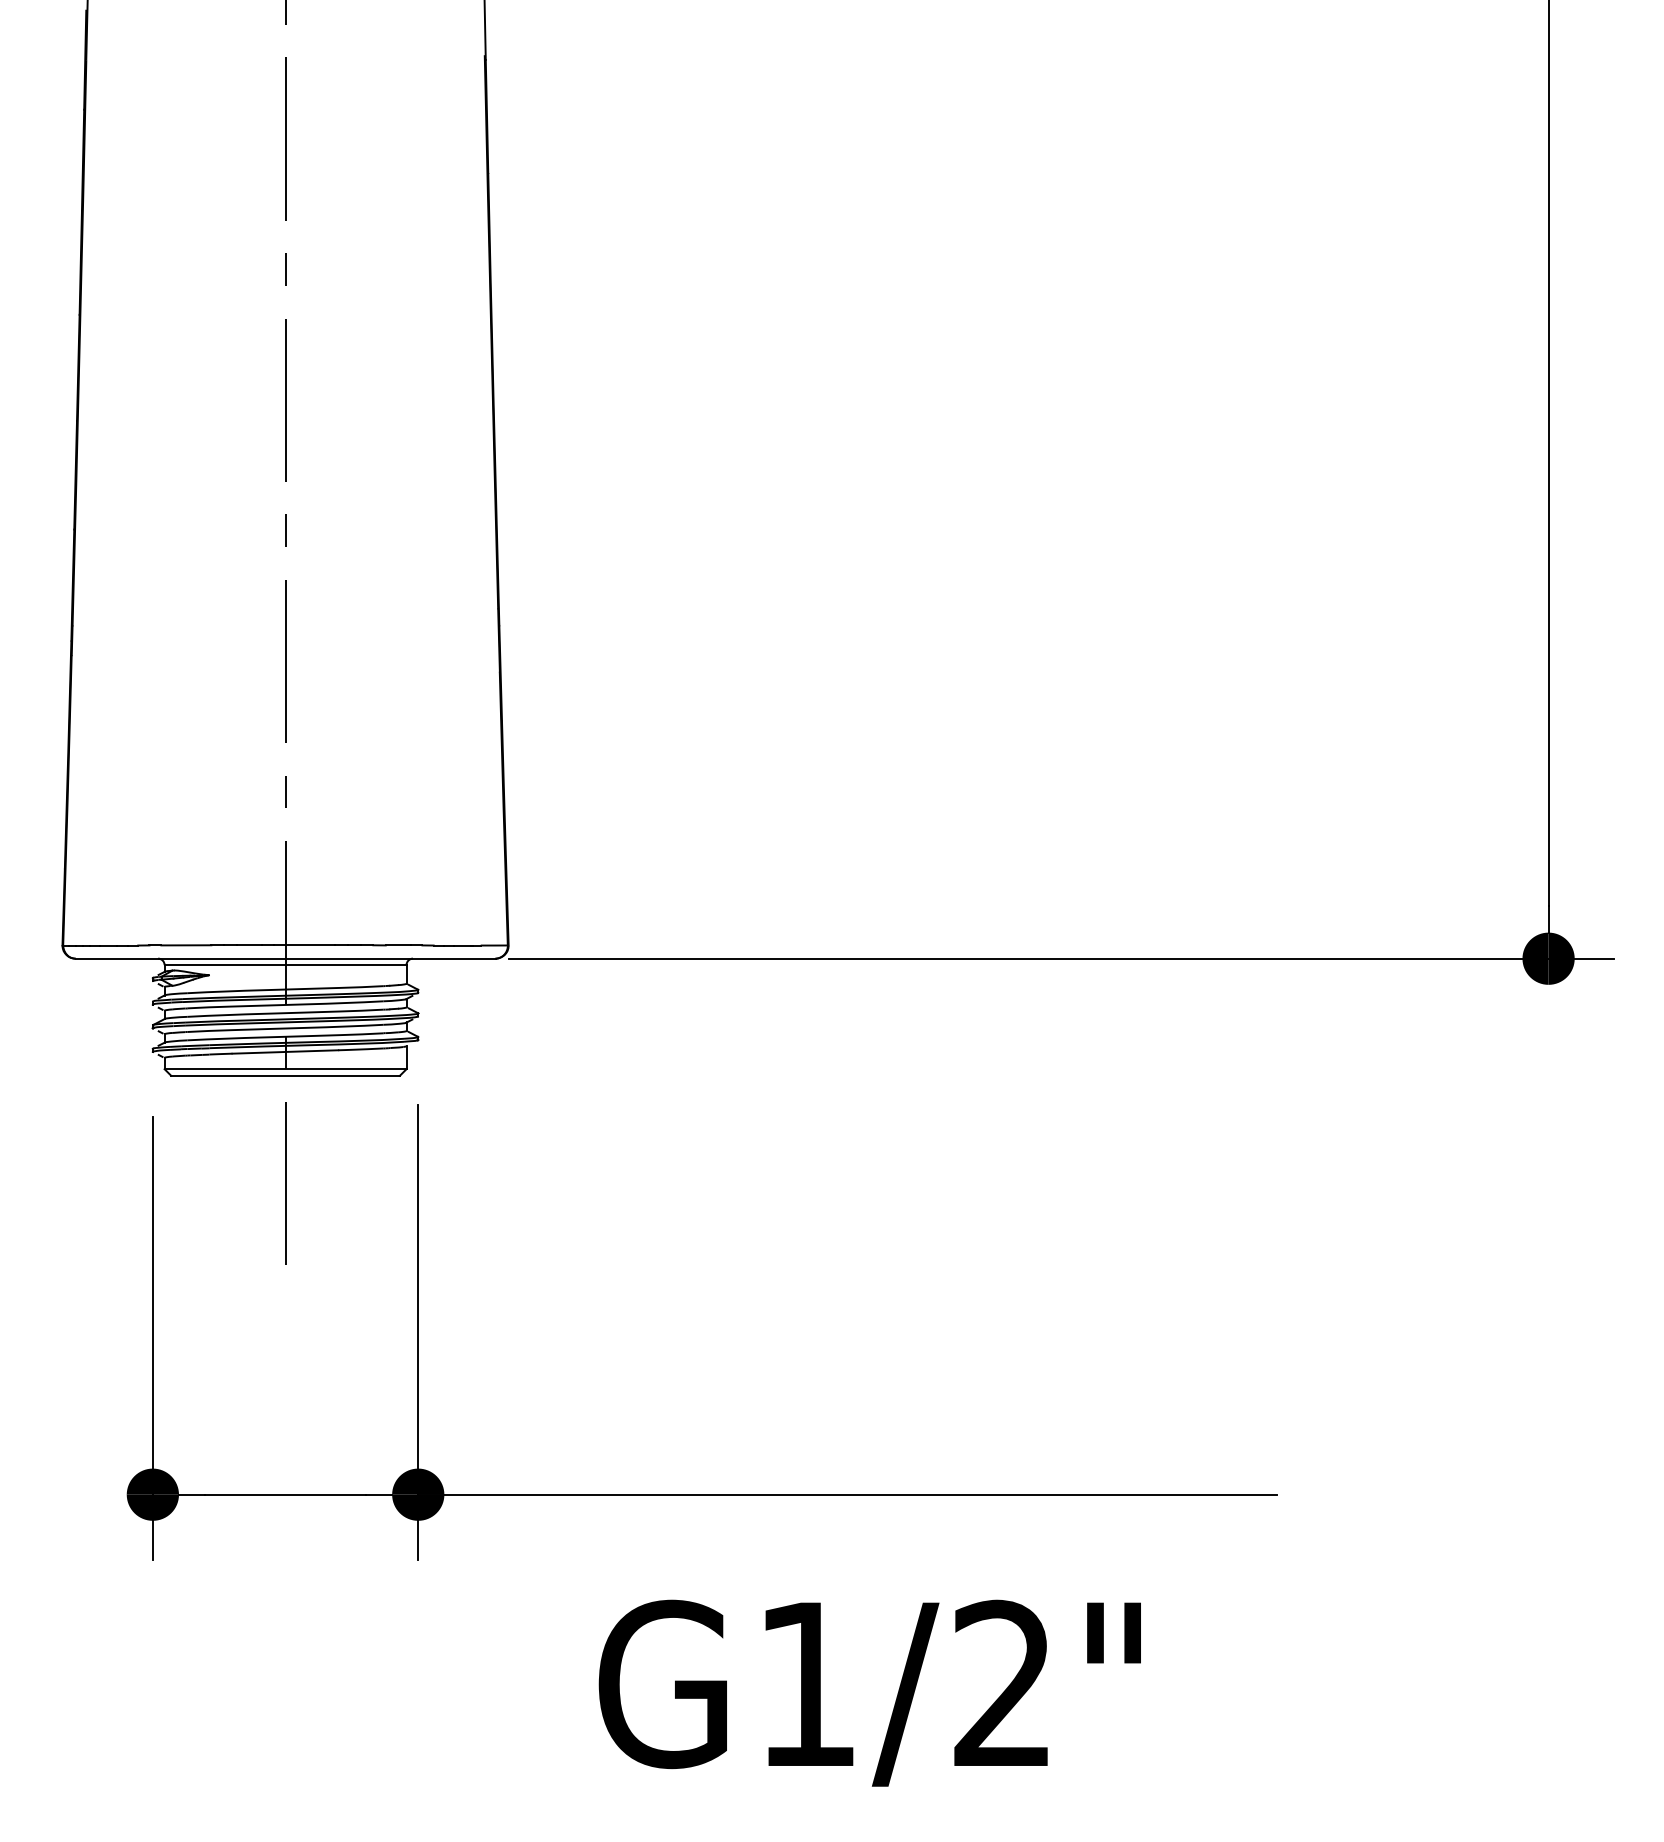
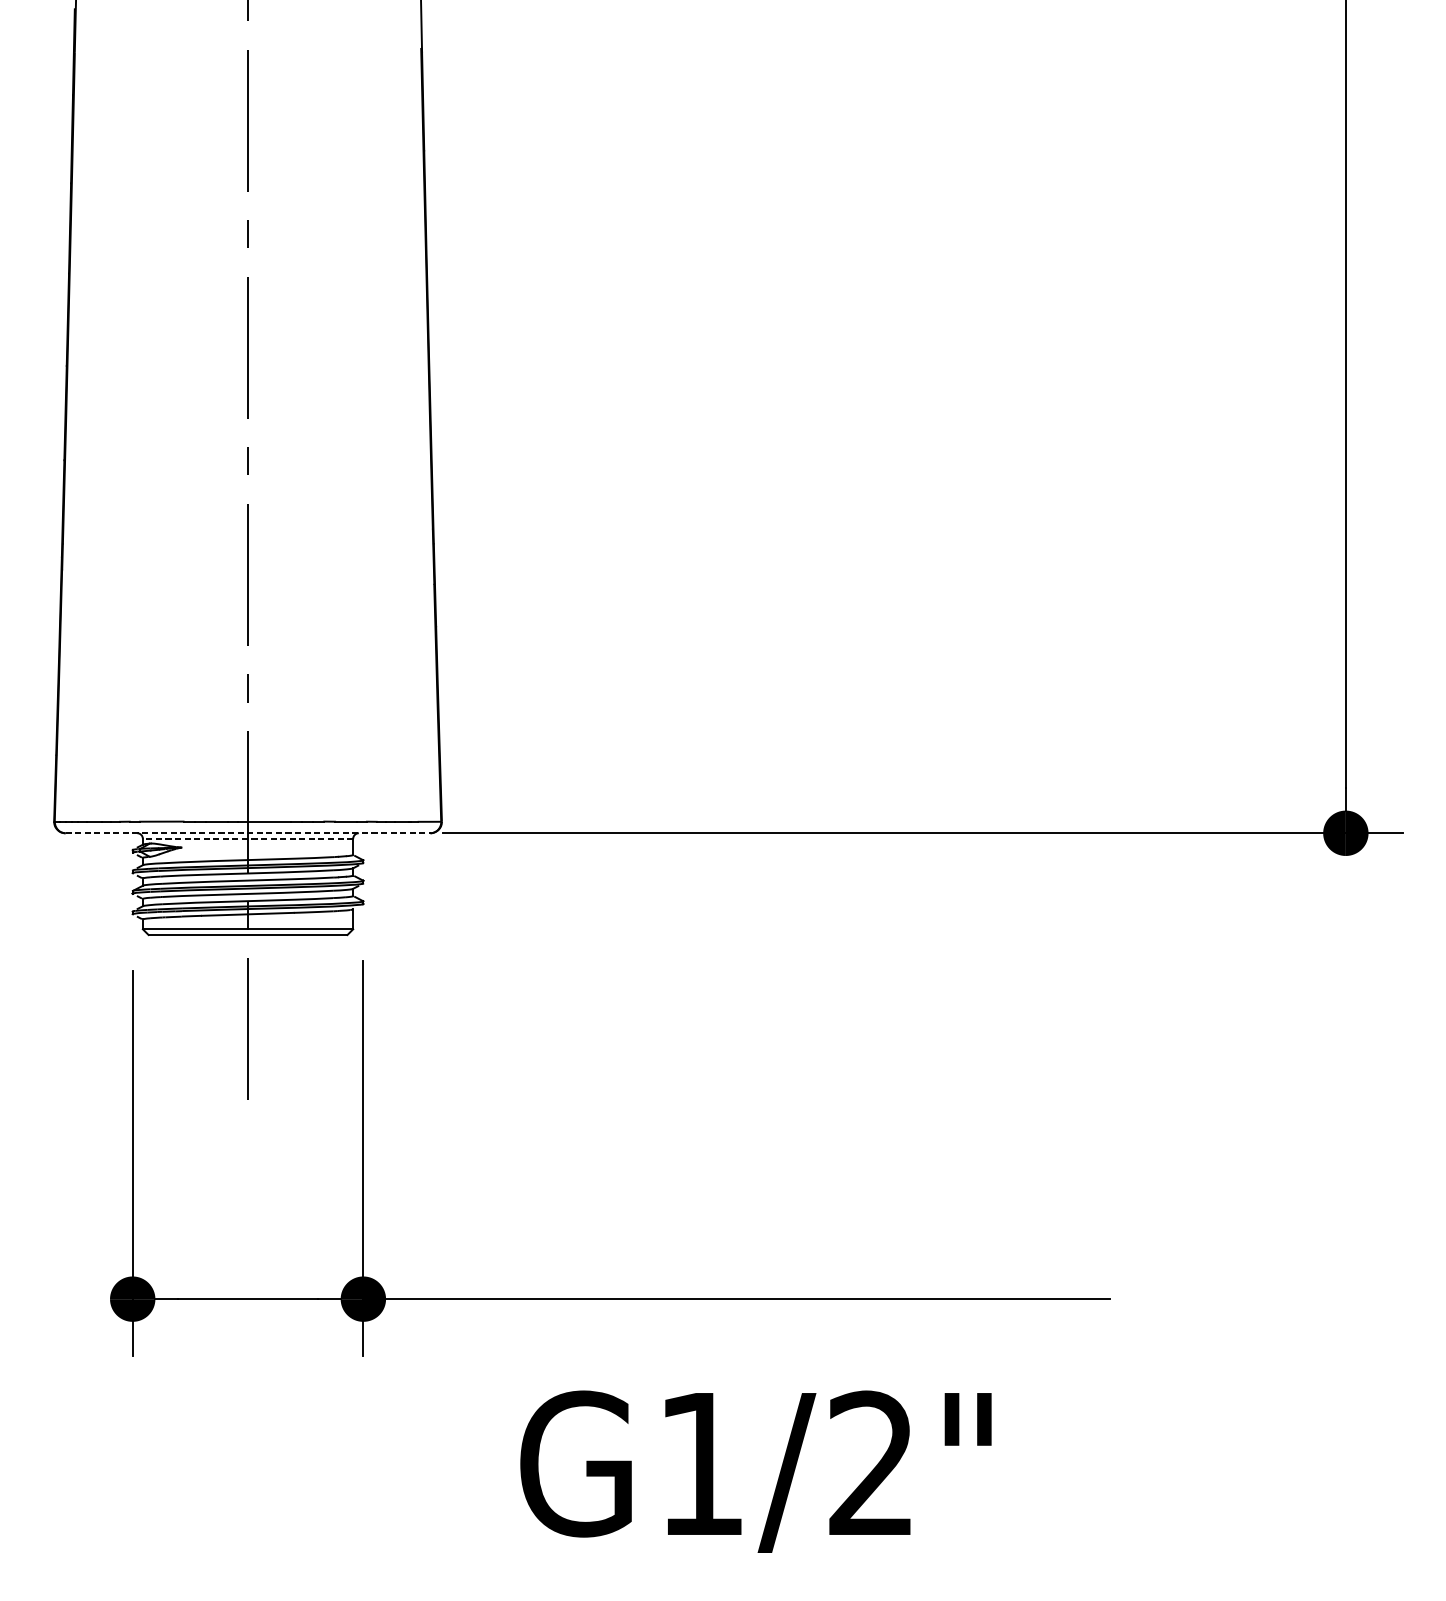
line: (286, 958) -> (248, 833), solid -> dashed
line: (285, 965) -> (247, 839), solid -> dashed

